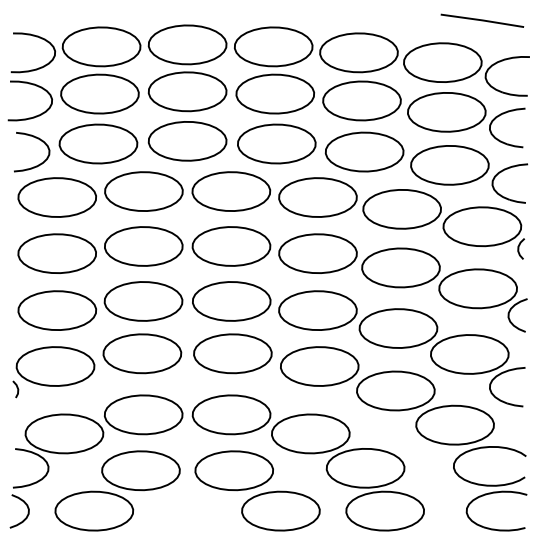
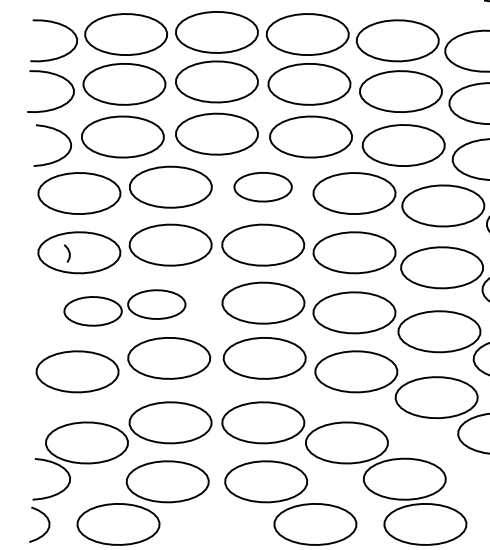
part: (231, 191) -> (263, 187), size x0.7
part: (100, 305) -> (125, 307), size x0.7
line: (17, 389) -> (69, 253), moved

